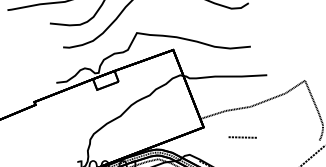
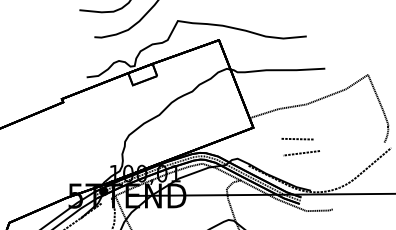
line: (246, 150) -> (301, 153), added

